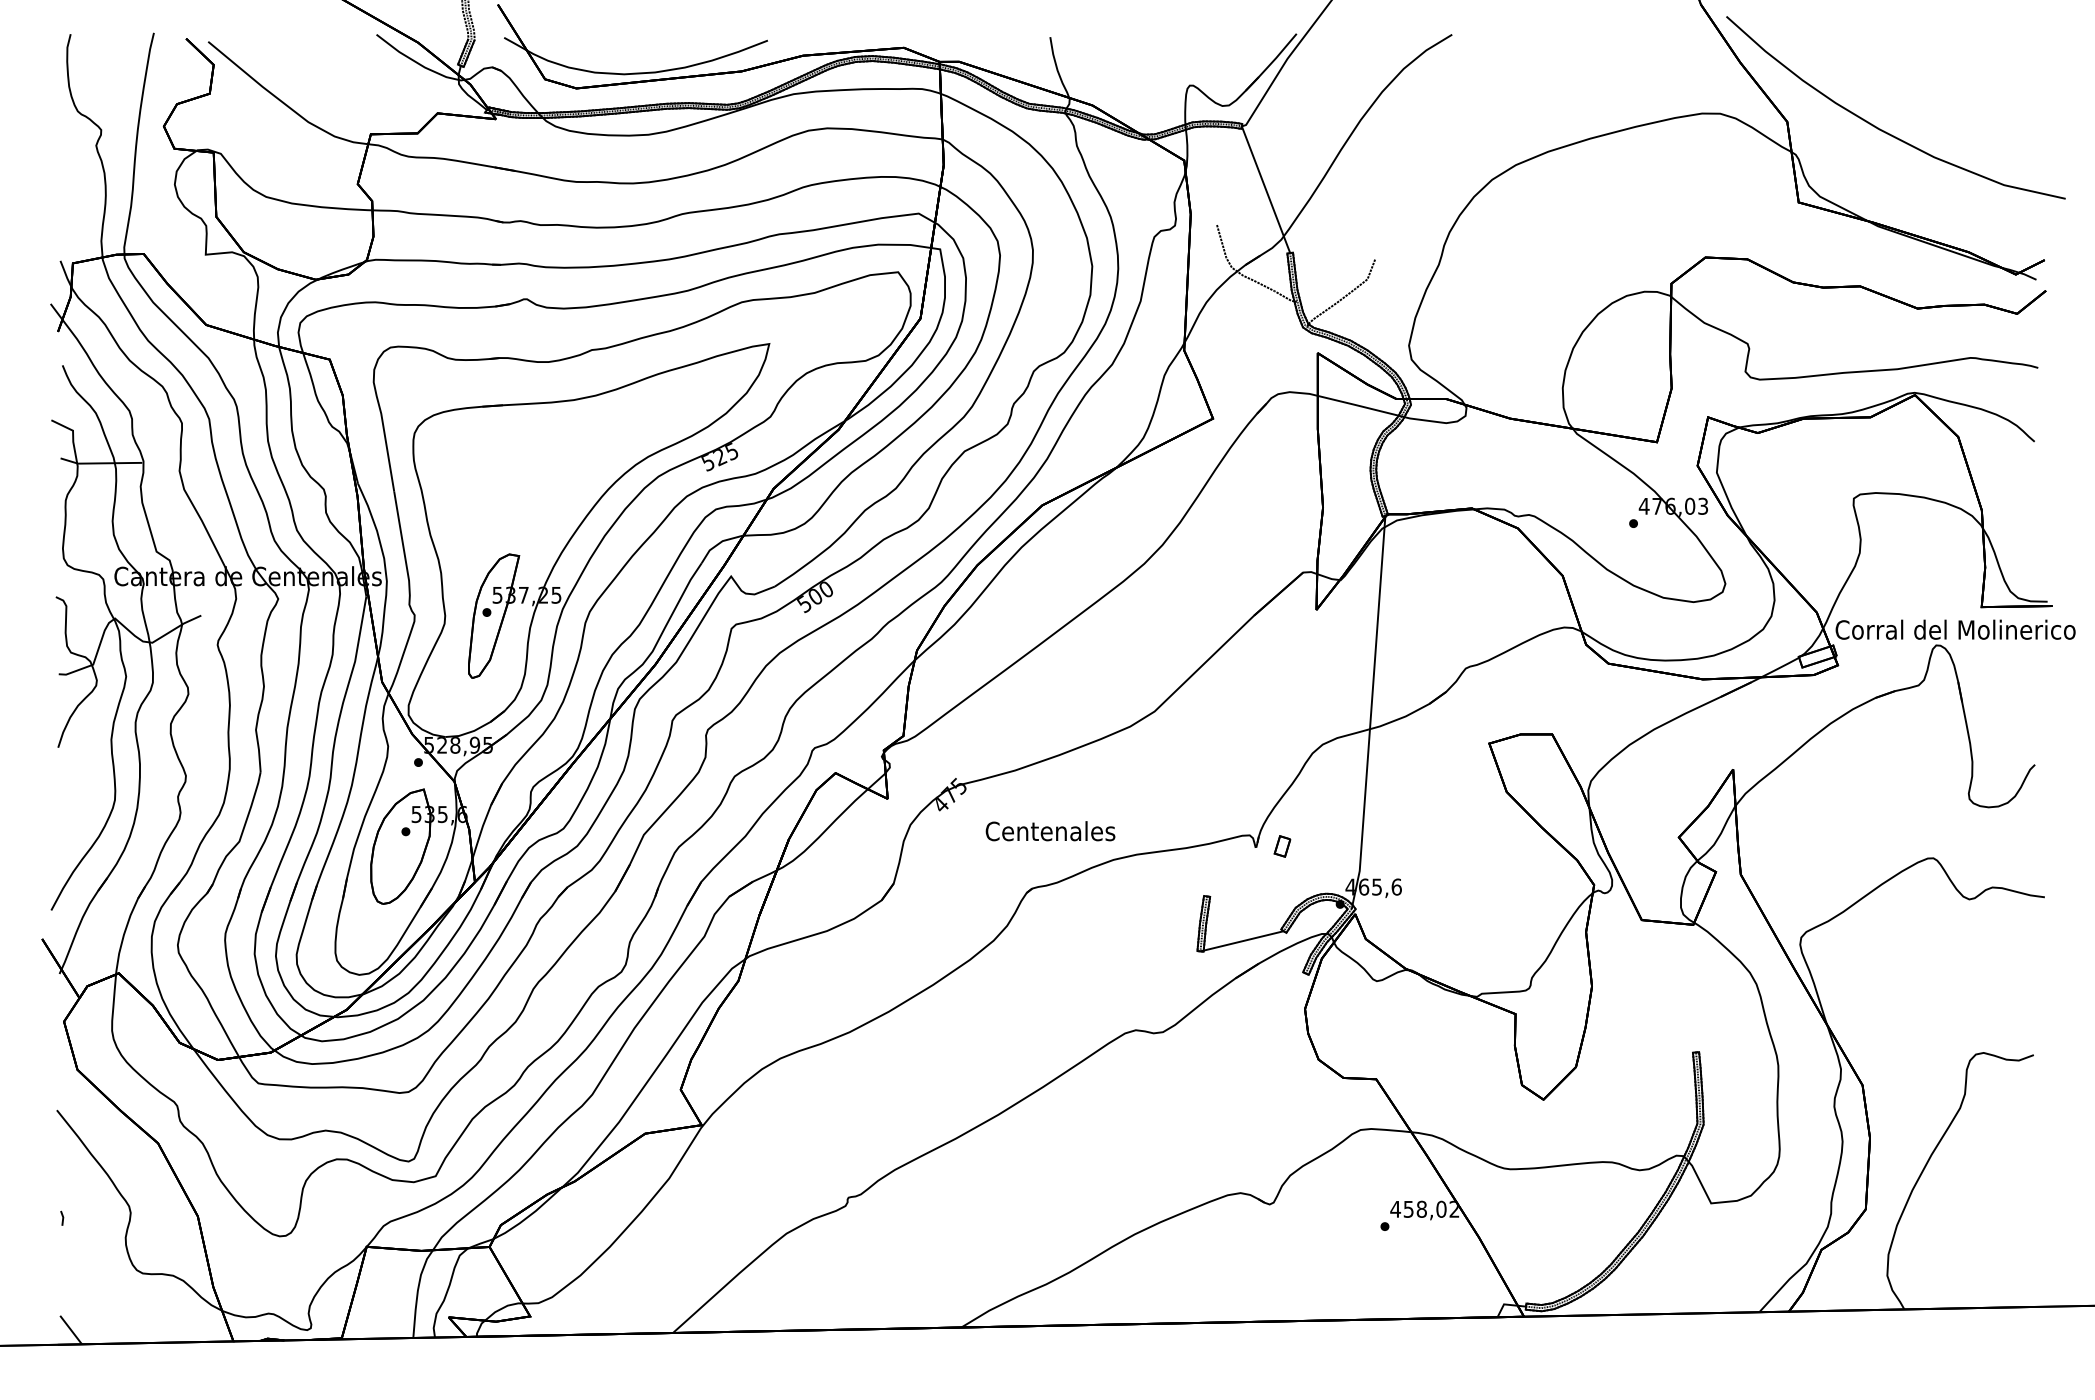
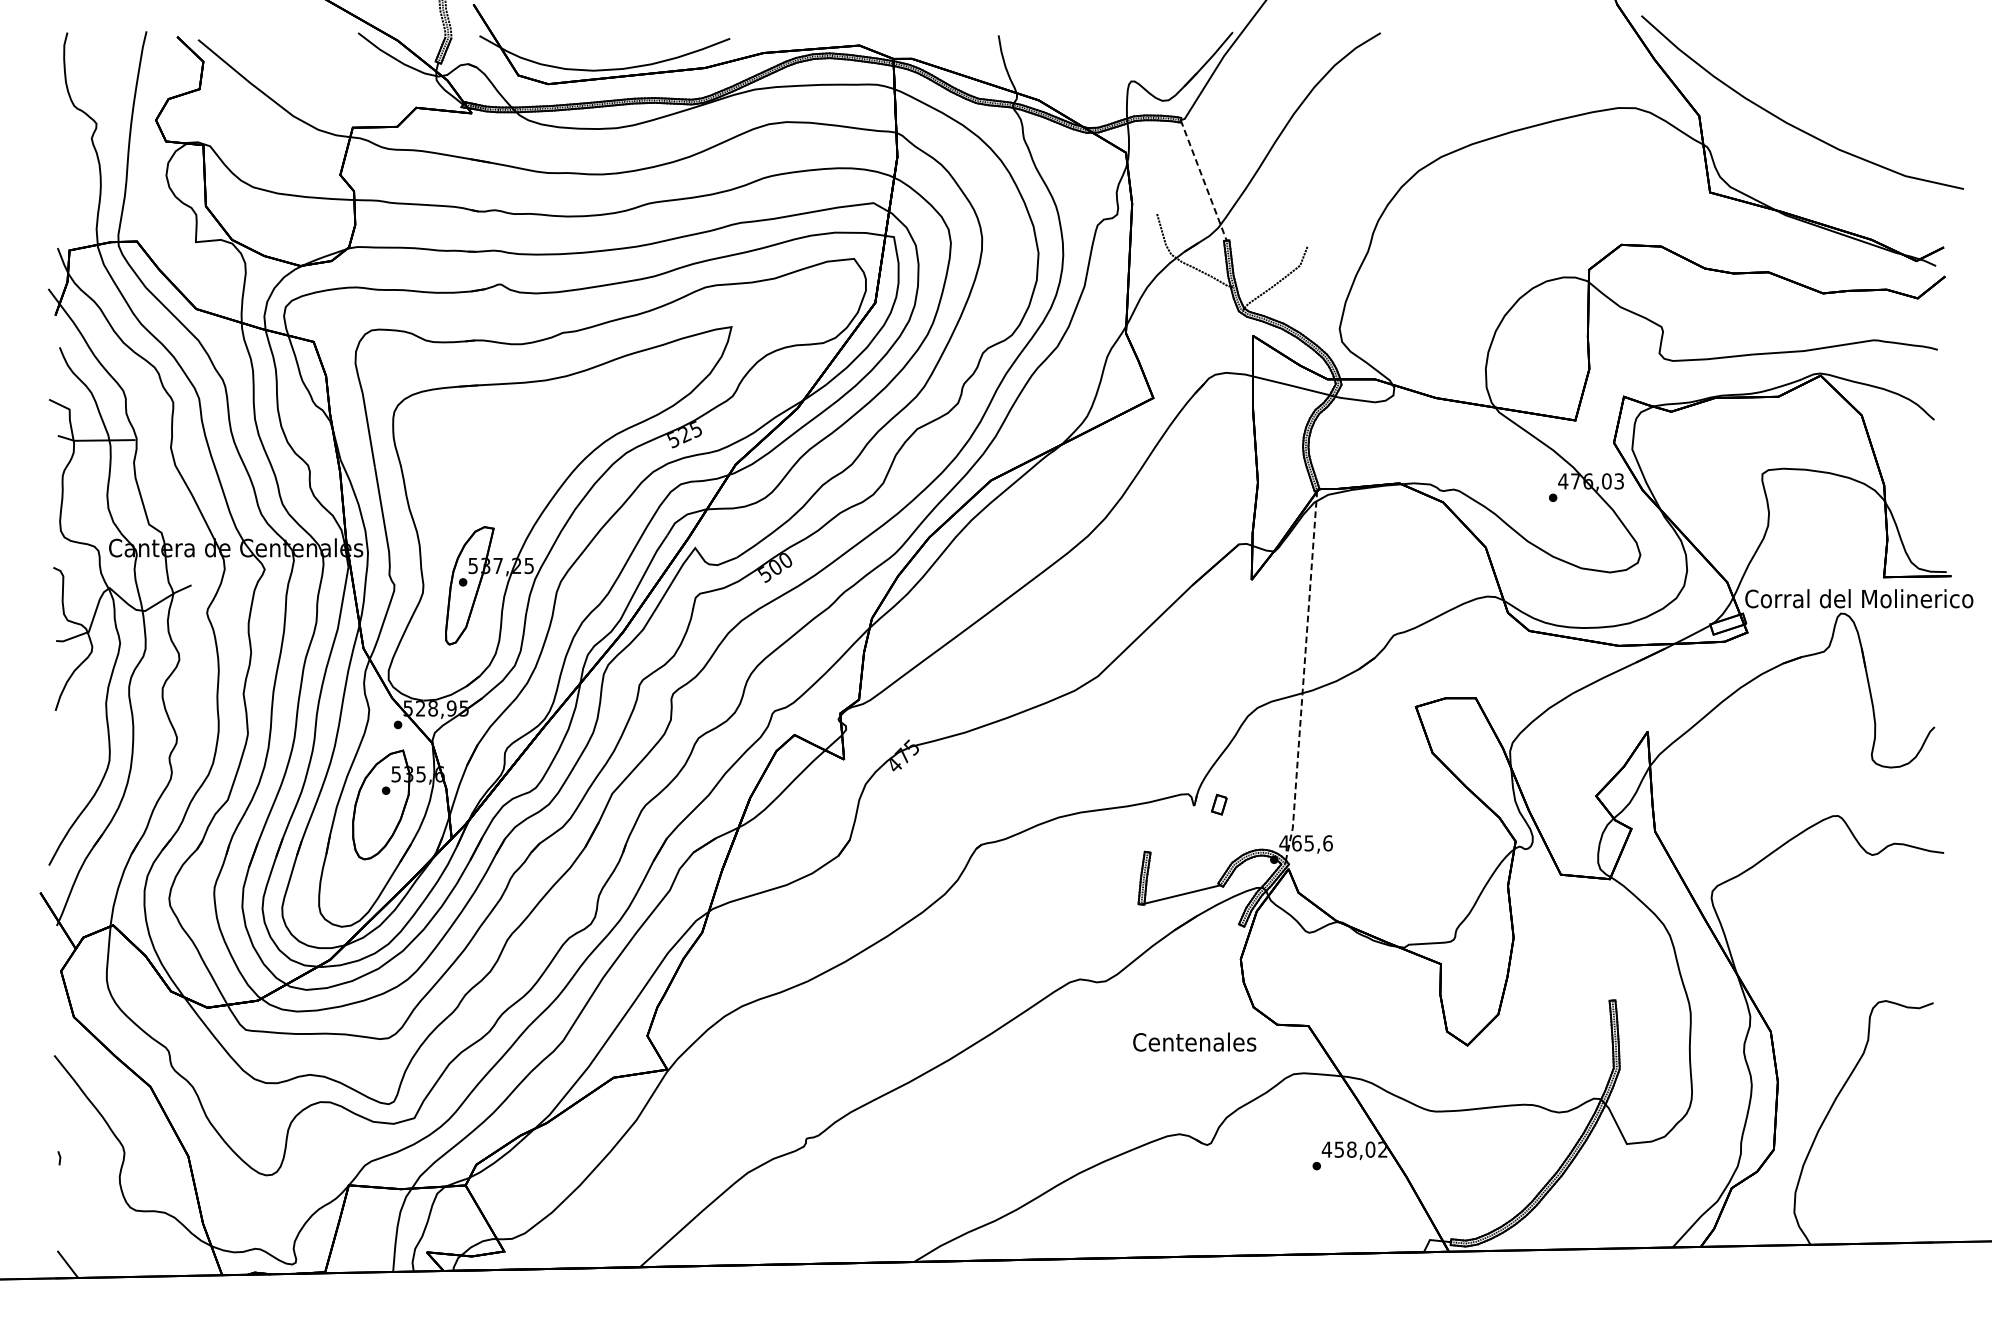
line: (1266, 189) -> (1204, 180), solid -> dashed
line: (1371, 711) -> (1303, 676), solid -> dashed
text: (1050, 831) -> (1194, 1042), moved

